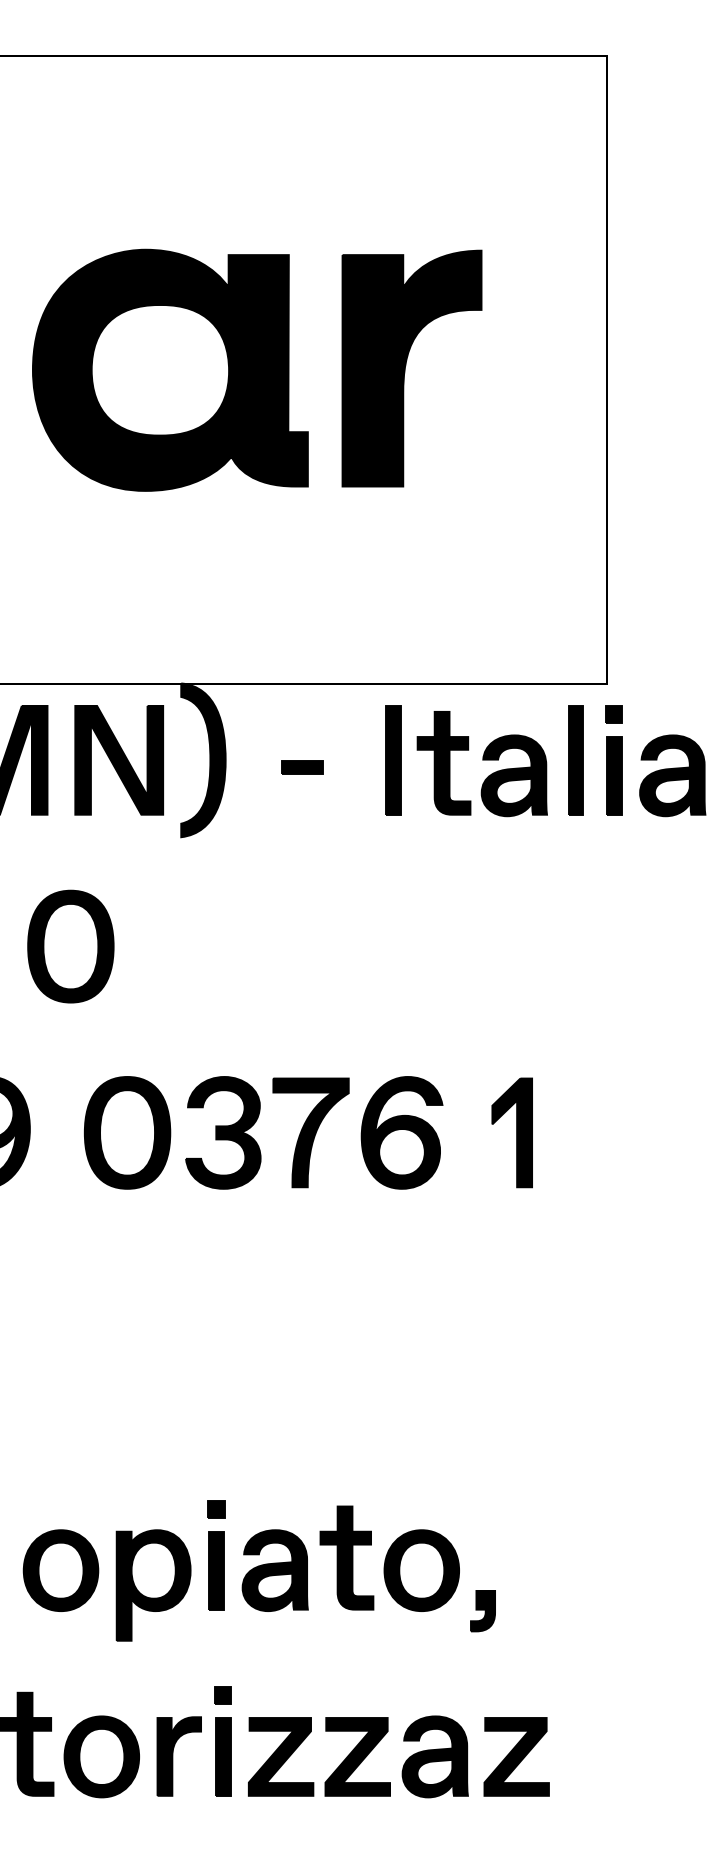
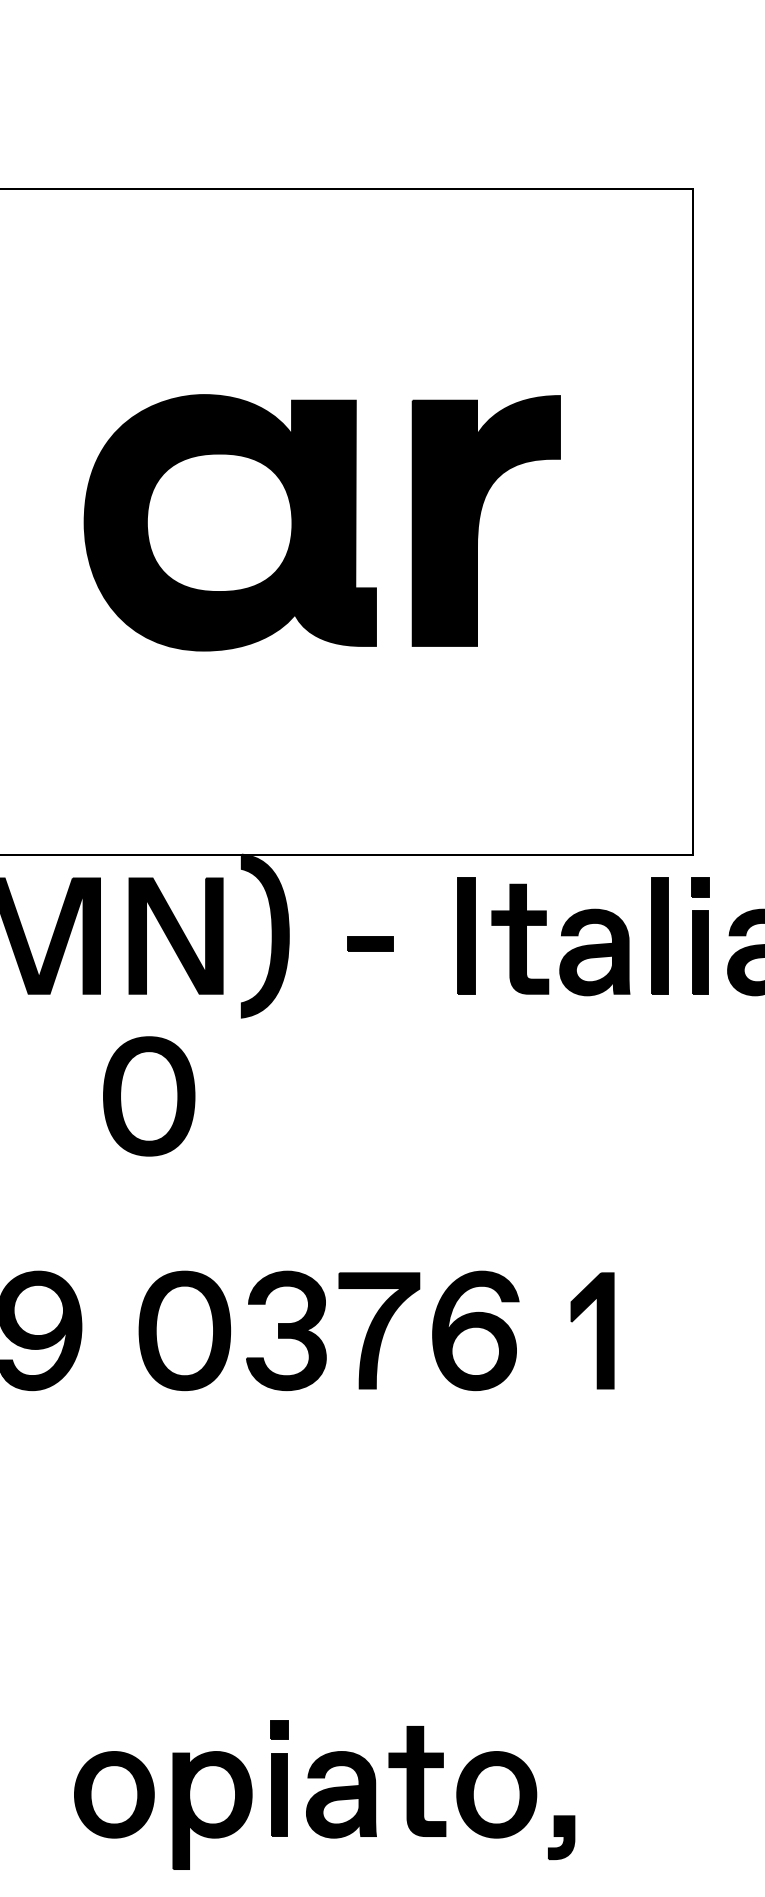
part: (70, 946) -> (148, 1096), moved

